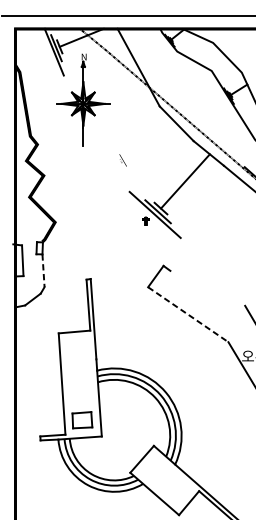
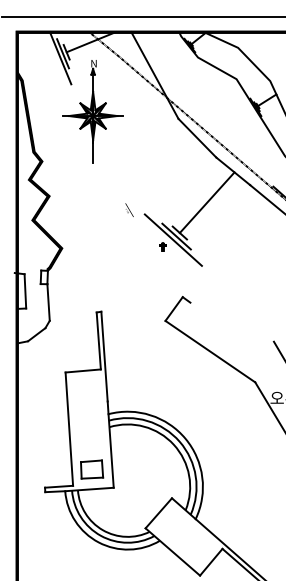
text: (123, 159) -> (129, 209), moved
line: (43, 271) -> (48, 303), dashed -> solid
line: (188, 314) -> (210, 351), dashed -> solid

